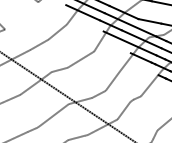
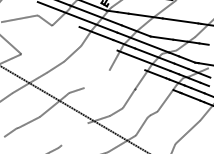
line: (80, 59) -> (96, 79), removed
line: (54, 114) -> (74, 134), removed

